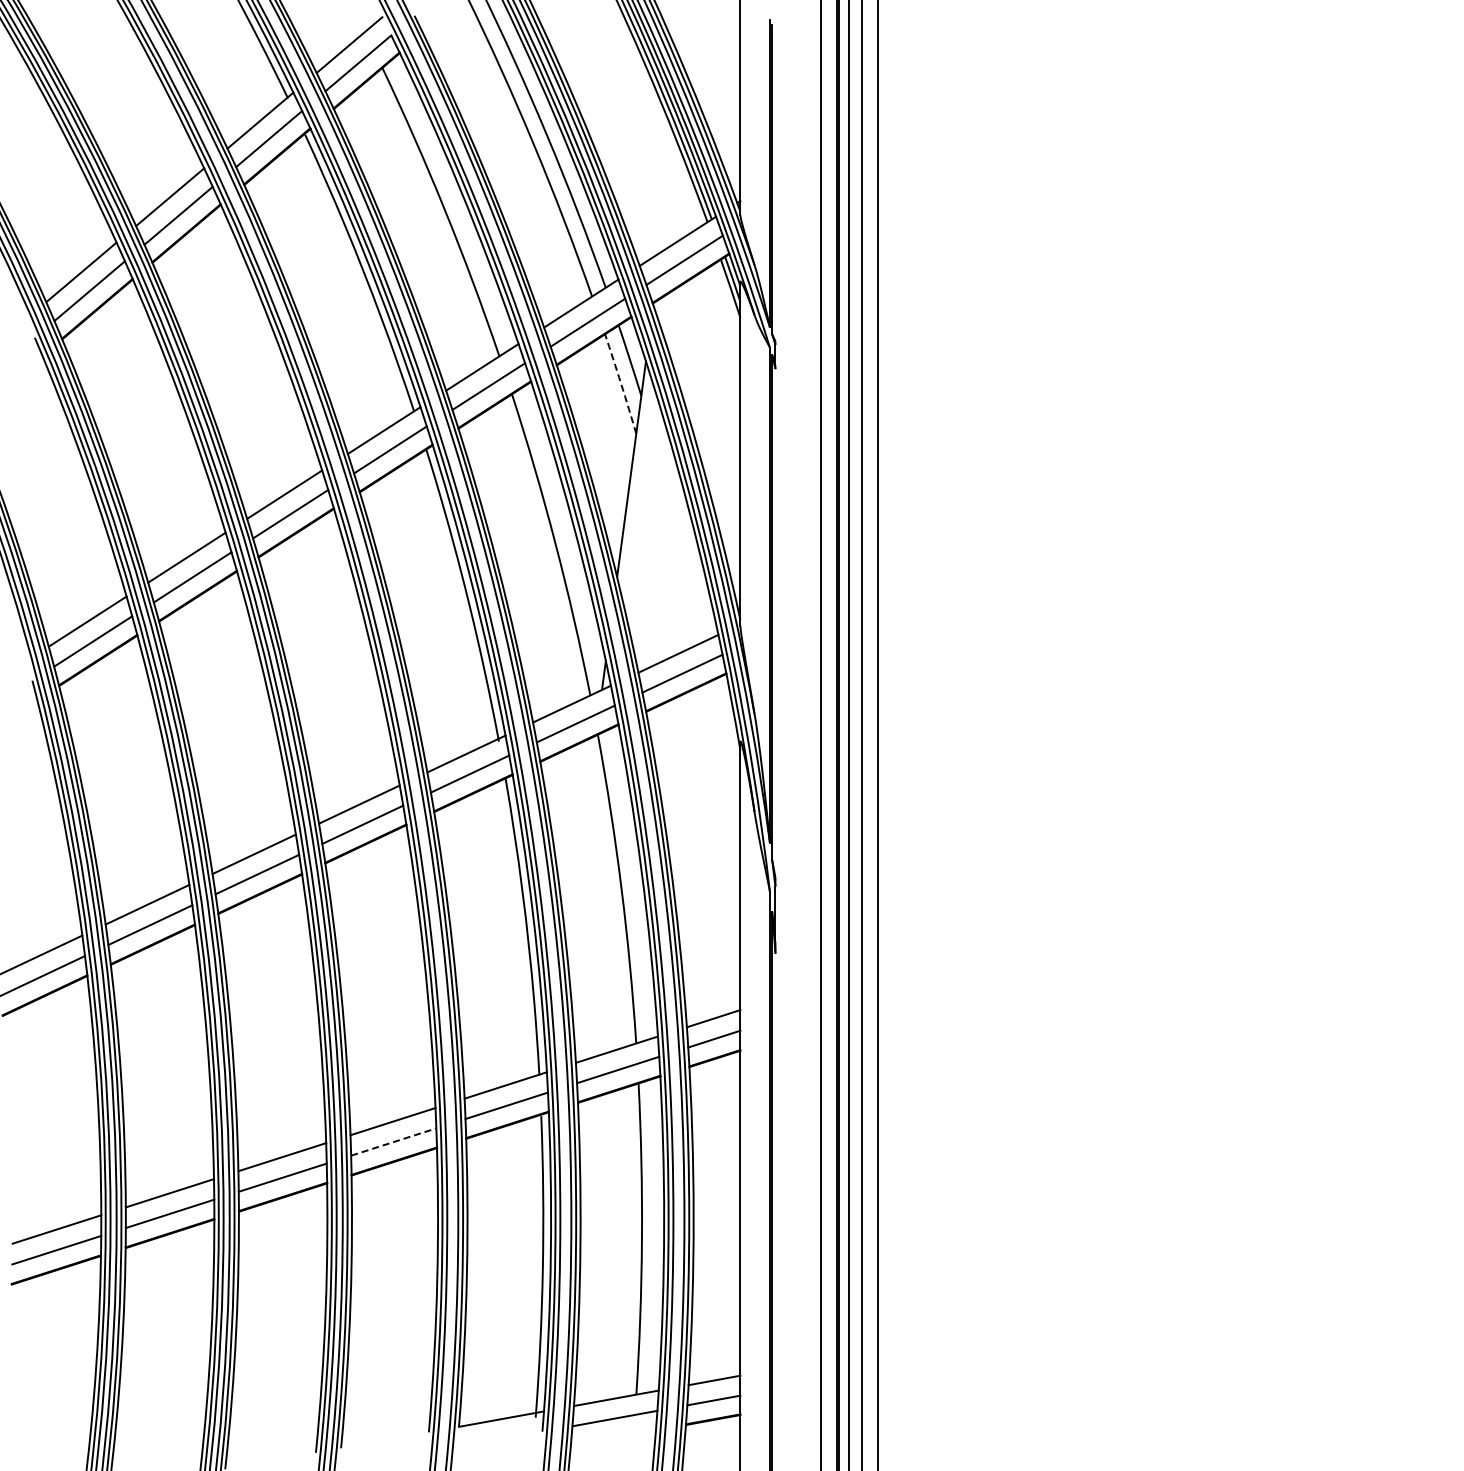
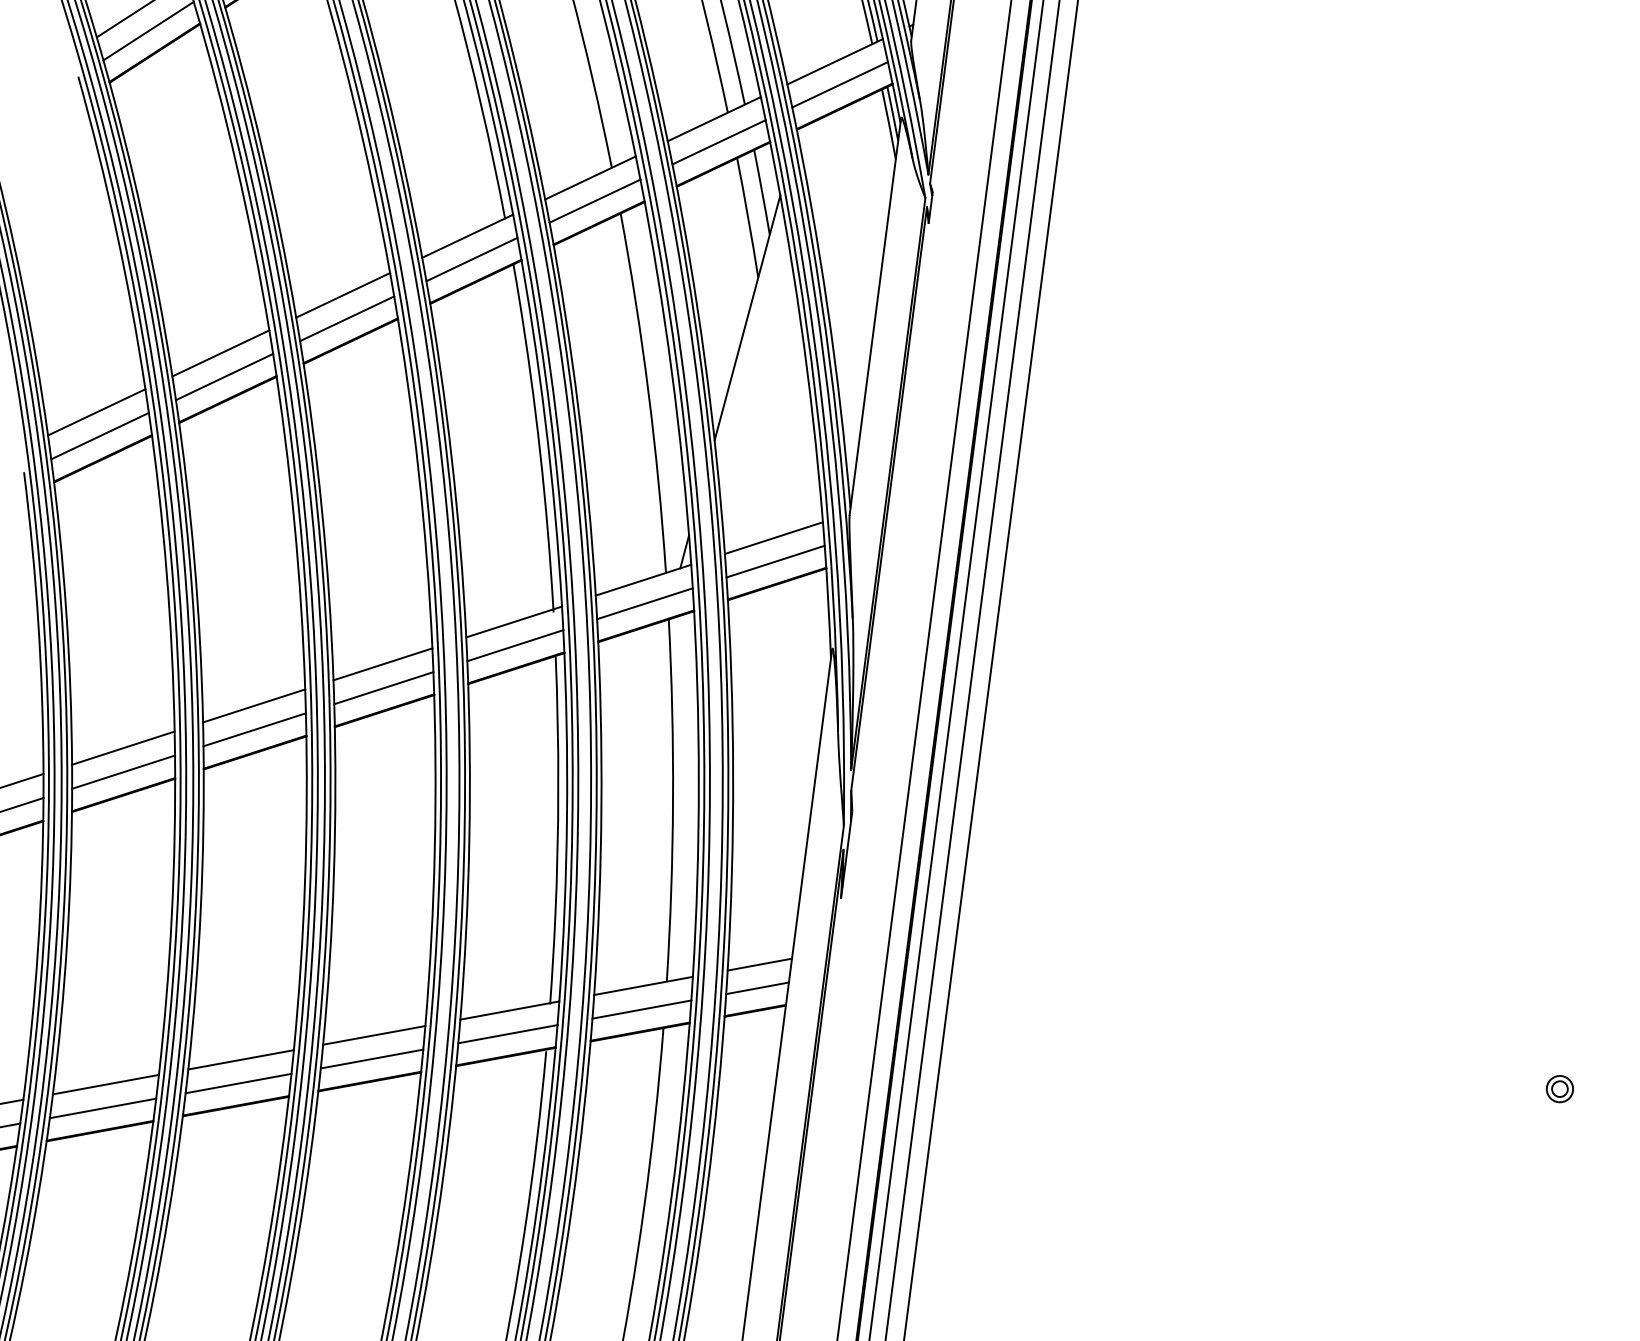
arc: (621, 383) -> (748, 217), dashed -> solid
part: (1408, 1036) -> (1559, 1089), added
line: (393, 1142) -> (371, 1059), dashed -> solid

